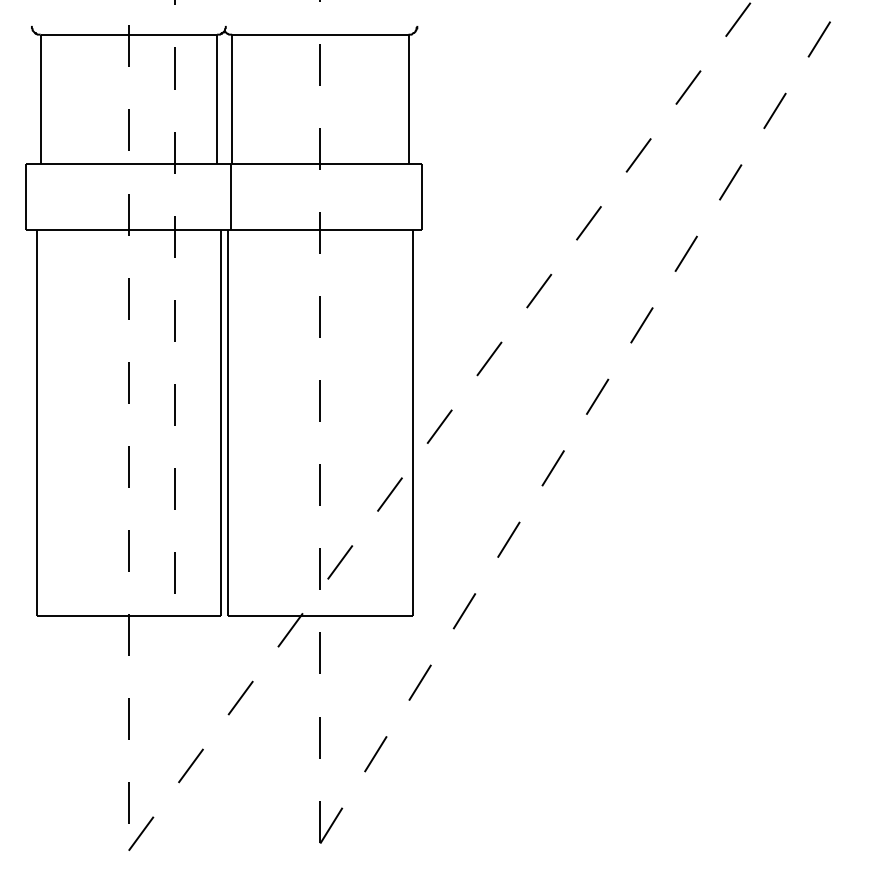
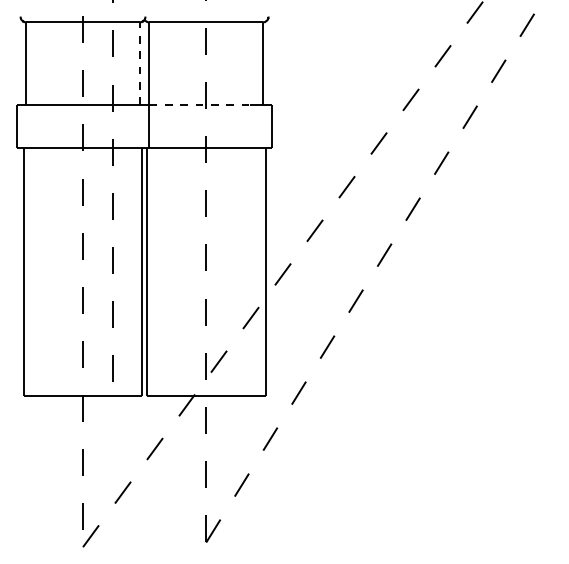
line: (216, 98) -> (139, 63), solid -> dashed
line: (311, 164) -> (200, 105), solid -> dashed

